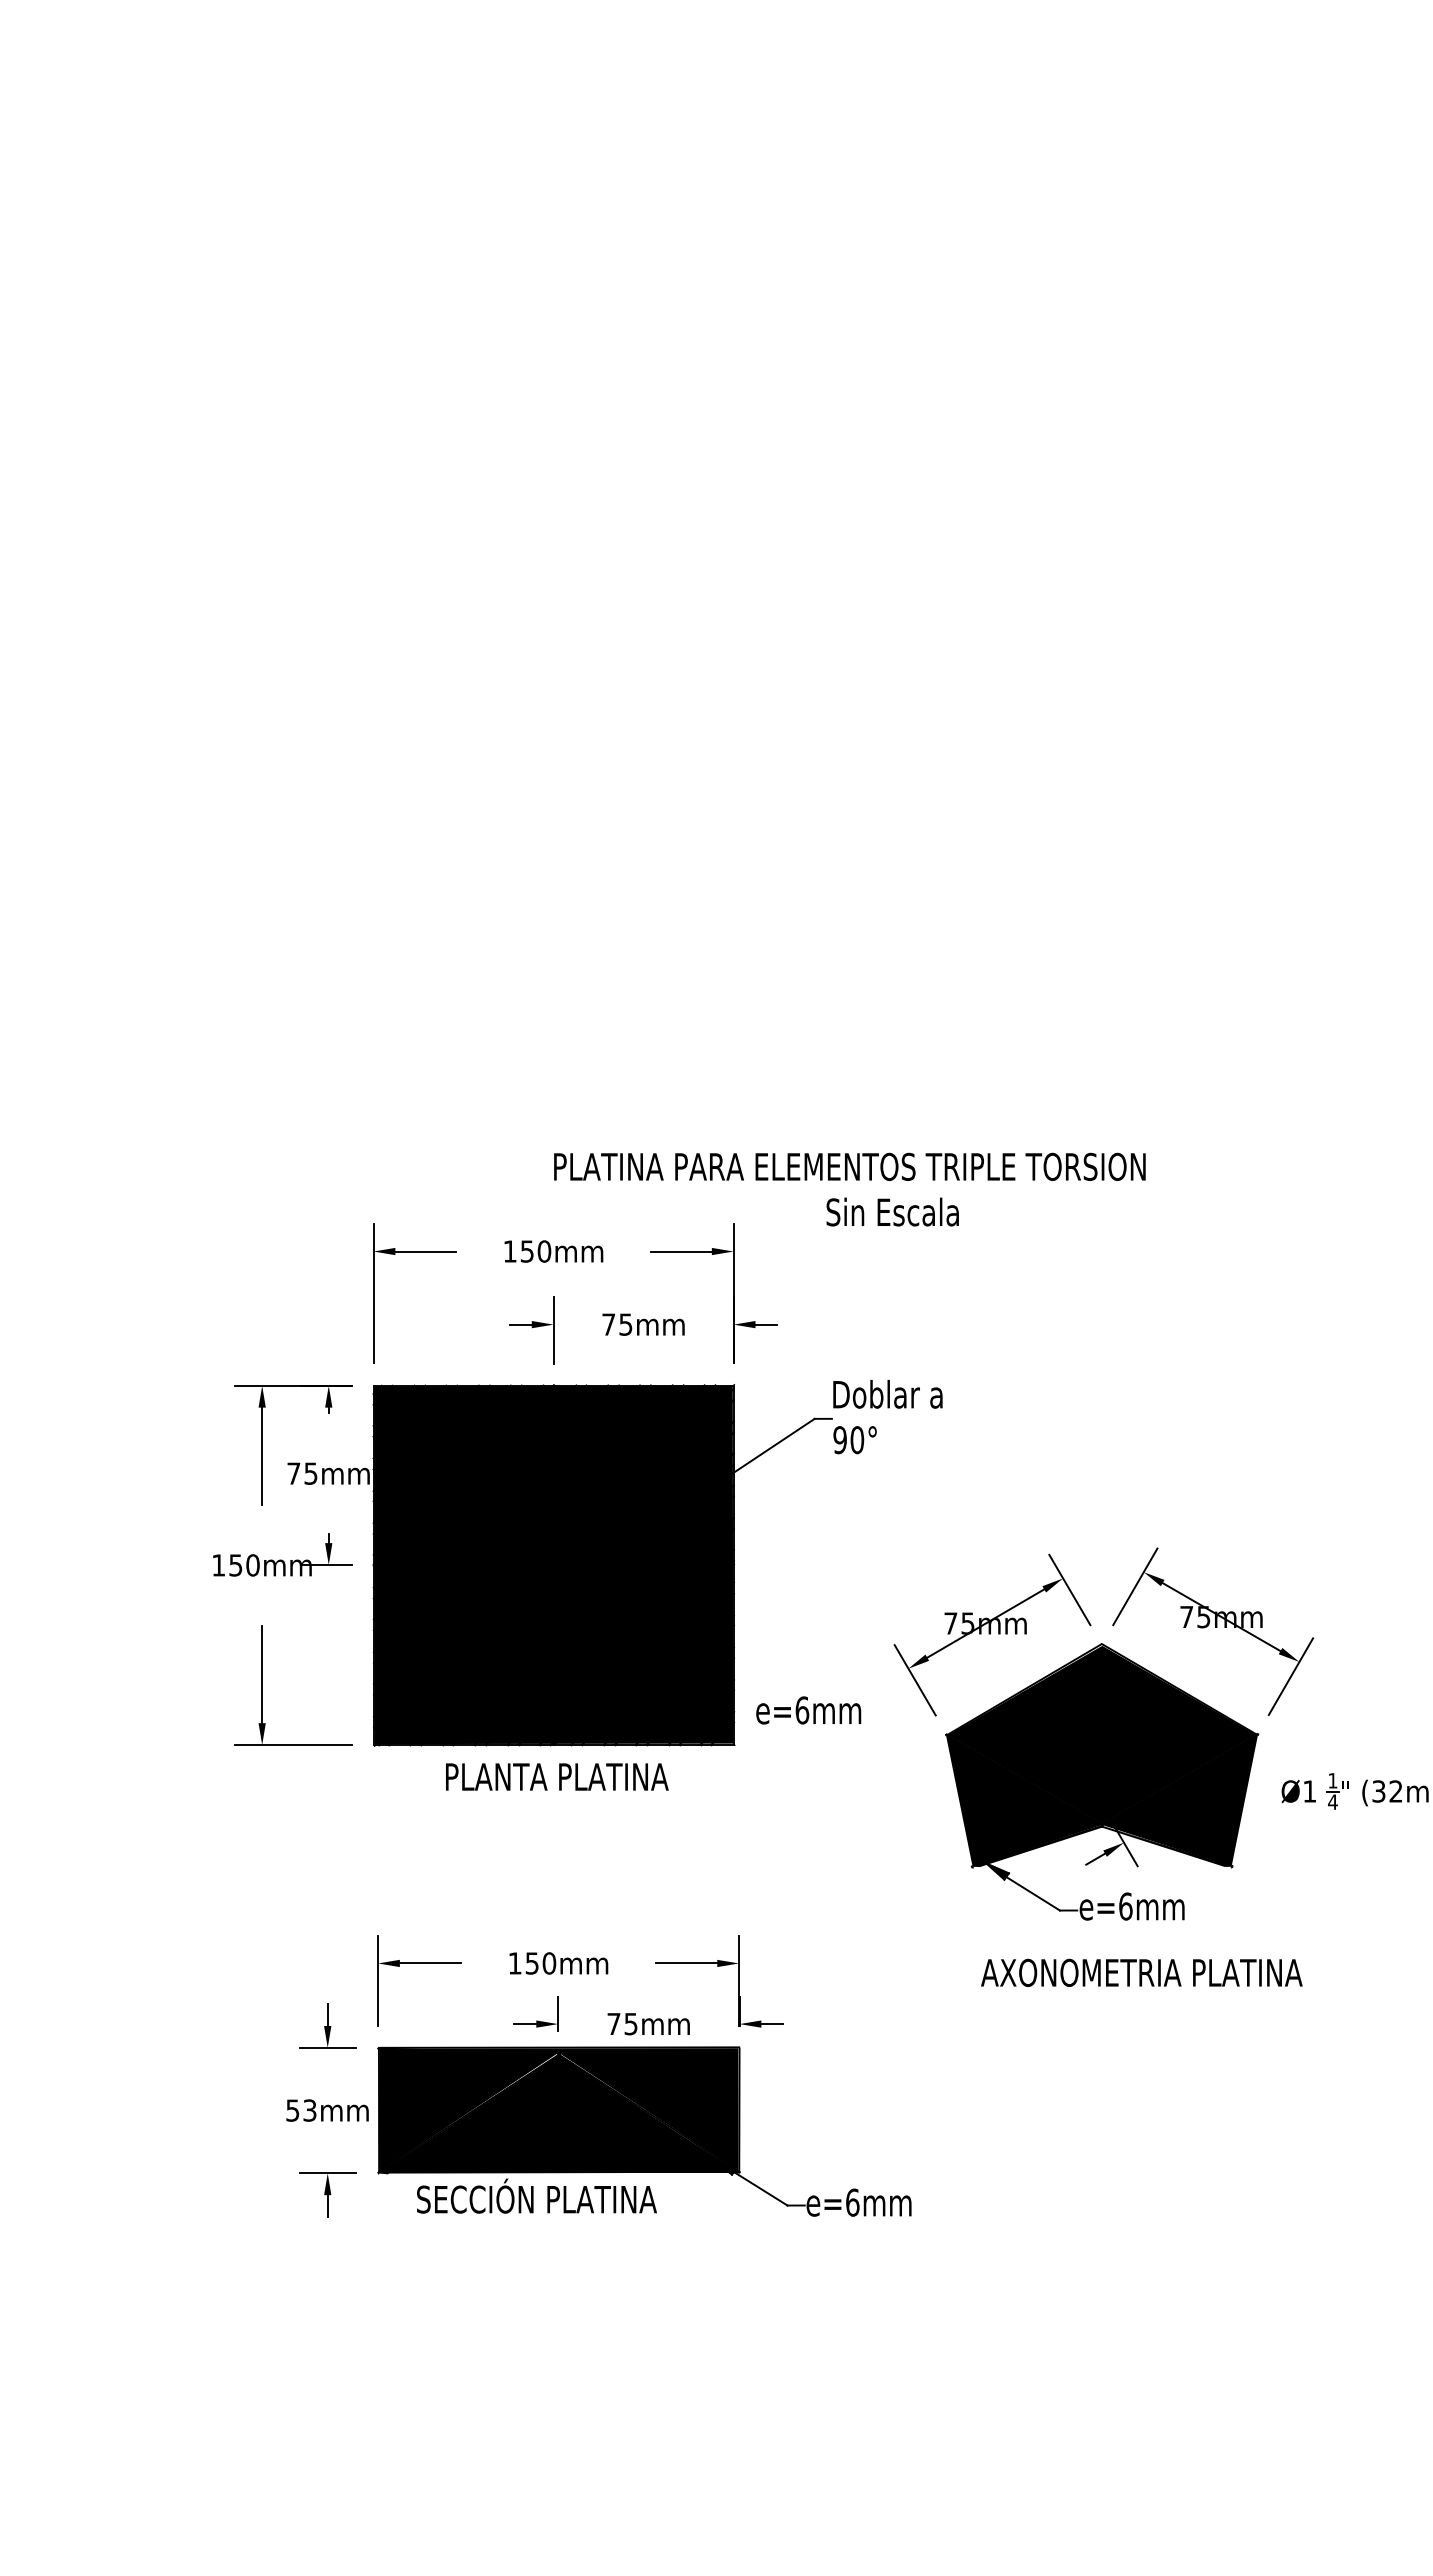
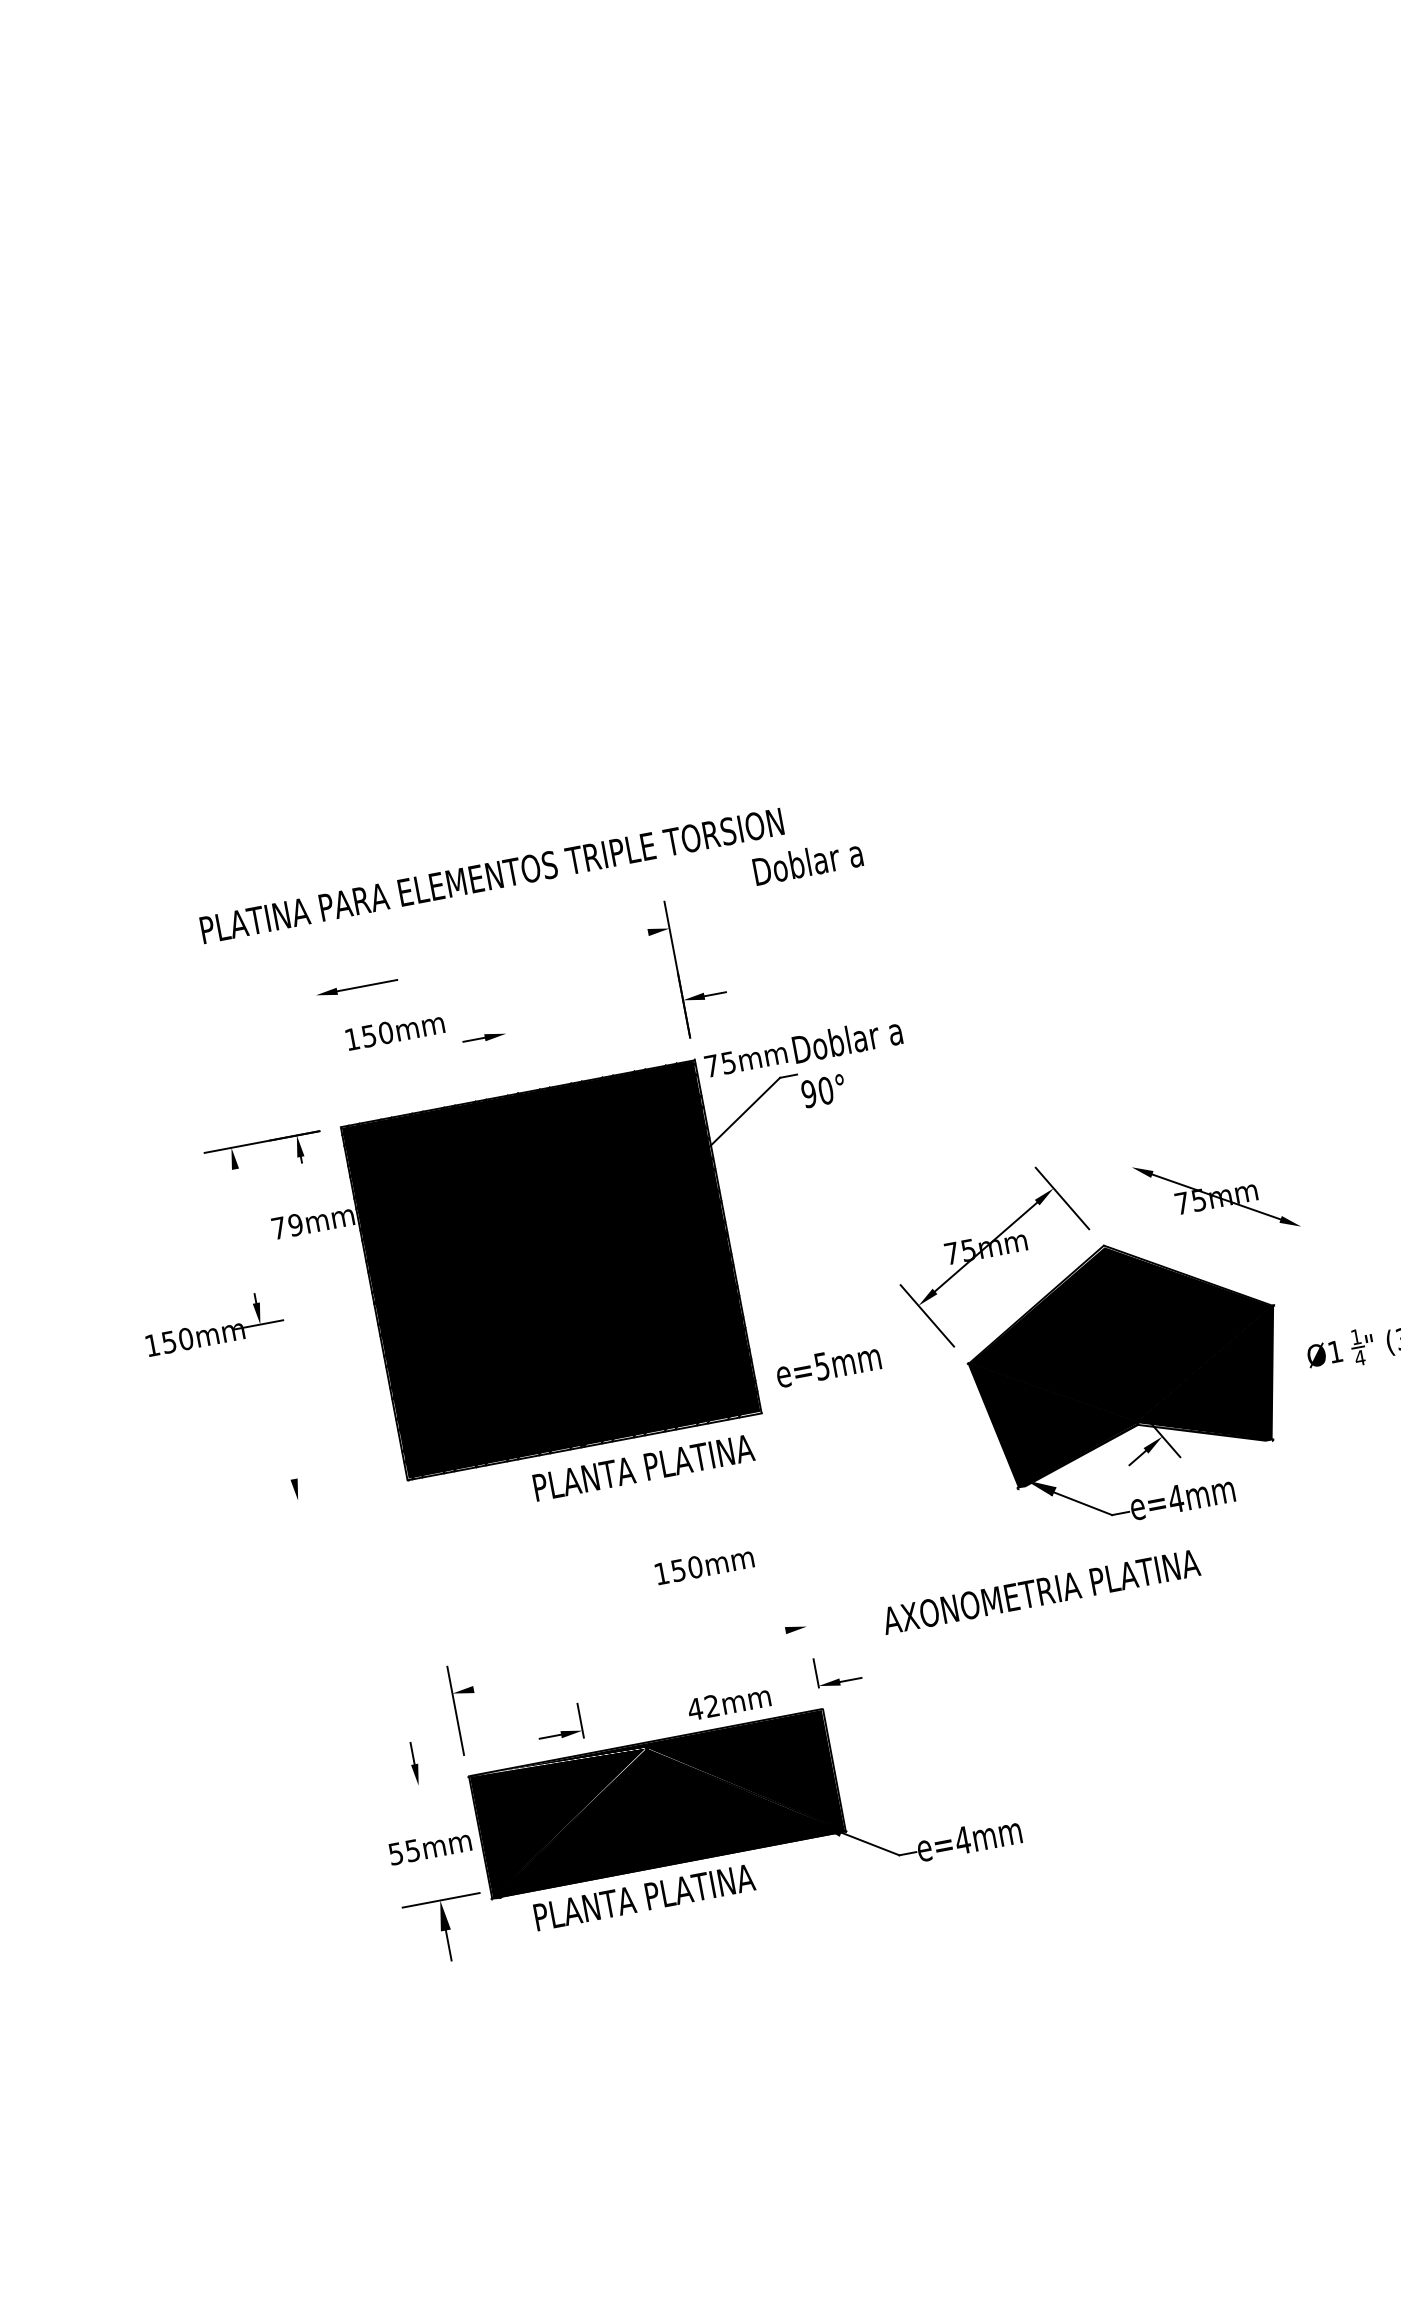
text: (849, 1166) -> (491, 875), moved
text: (892, 1211) -> (818, 859), Sin Escala -> Doblar a
text: (553, 1251) -> (394, 1031), moved
line: (680, 1251) -> (617, 938), removed
line: (373, 1293) -> (323, 1036), removed
text: (643, 1324) -> (745, 1059), moved
line: (553, 1330) -> (507, 1039), removed
line: (262, 1456) -> (244, 1217), removed
text: (310, 1473) -> (295, 1225), 75mm -> 79mm
part: (282, 1554) -> (213, 1322), moved
line: (1135, 1586) -> (1126, 1182), removed
line: (262, 1674) -> (285, 1431), removed
line: (1290, 1676) -> (1295, 1242), removed
text: (802, 1710) -> (822, 1366), e=6mm -> e=5mm
line: (293, 1745) -> (328, 1495), removed
text: (557, 1776) -> (644, 1467), moved
text: (1125, 1906) -> (1175, 1498), e=6mm -> e=4mm
line: (430, 1963) -> (503, 1683), removed
text: (558, 1963) -> (704, 1565), moved
line: (686, 1963) -> (755, 1636), removed
text: (1141, 1972) -> (1040, 1591), moved
line: (739, 1980) -> (810, 1643), removed
part: (536, 2020) -> (560, 1731), moved
text: (621, 2023) -> (702, 1707), 75mm -> 42mm
line: (328, 2047) -> (419, 1785), removed
text: (310, 2110) -> (413, 1850), 53mm -> 55mm
part: (327, 2194) -> (445, 1929), size x1.4
text: (536, 2195) -> (651, 1892), SECCIÓN PLATINA -> PLANTA PLATINA
text: (852, 2202) -> (962, 1840), e=6mm -> e=4mm

